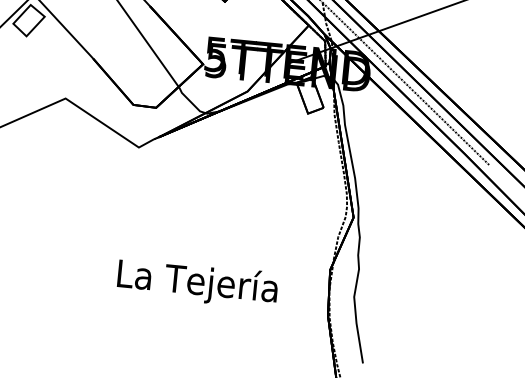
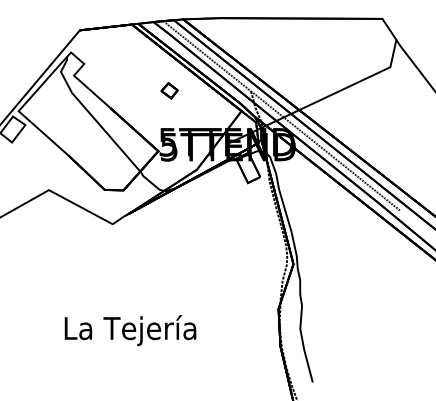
text: (197, 283) -> (130, 330), moved

